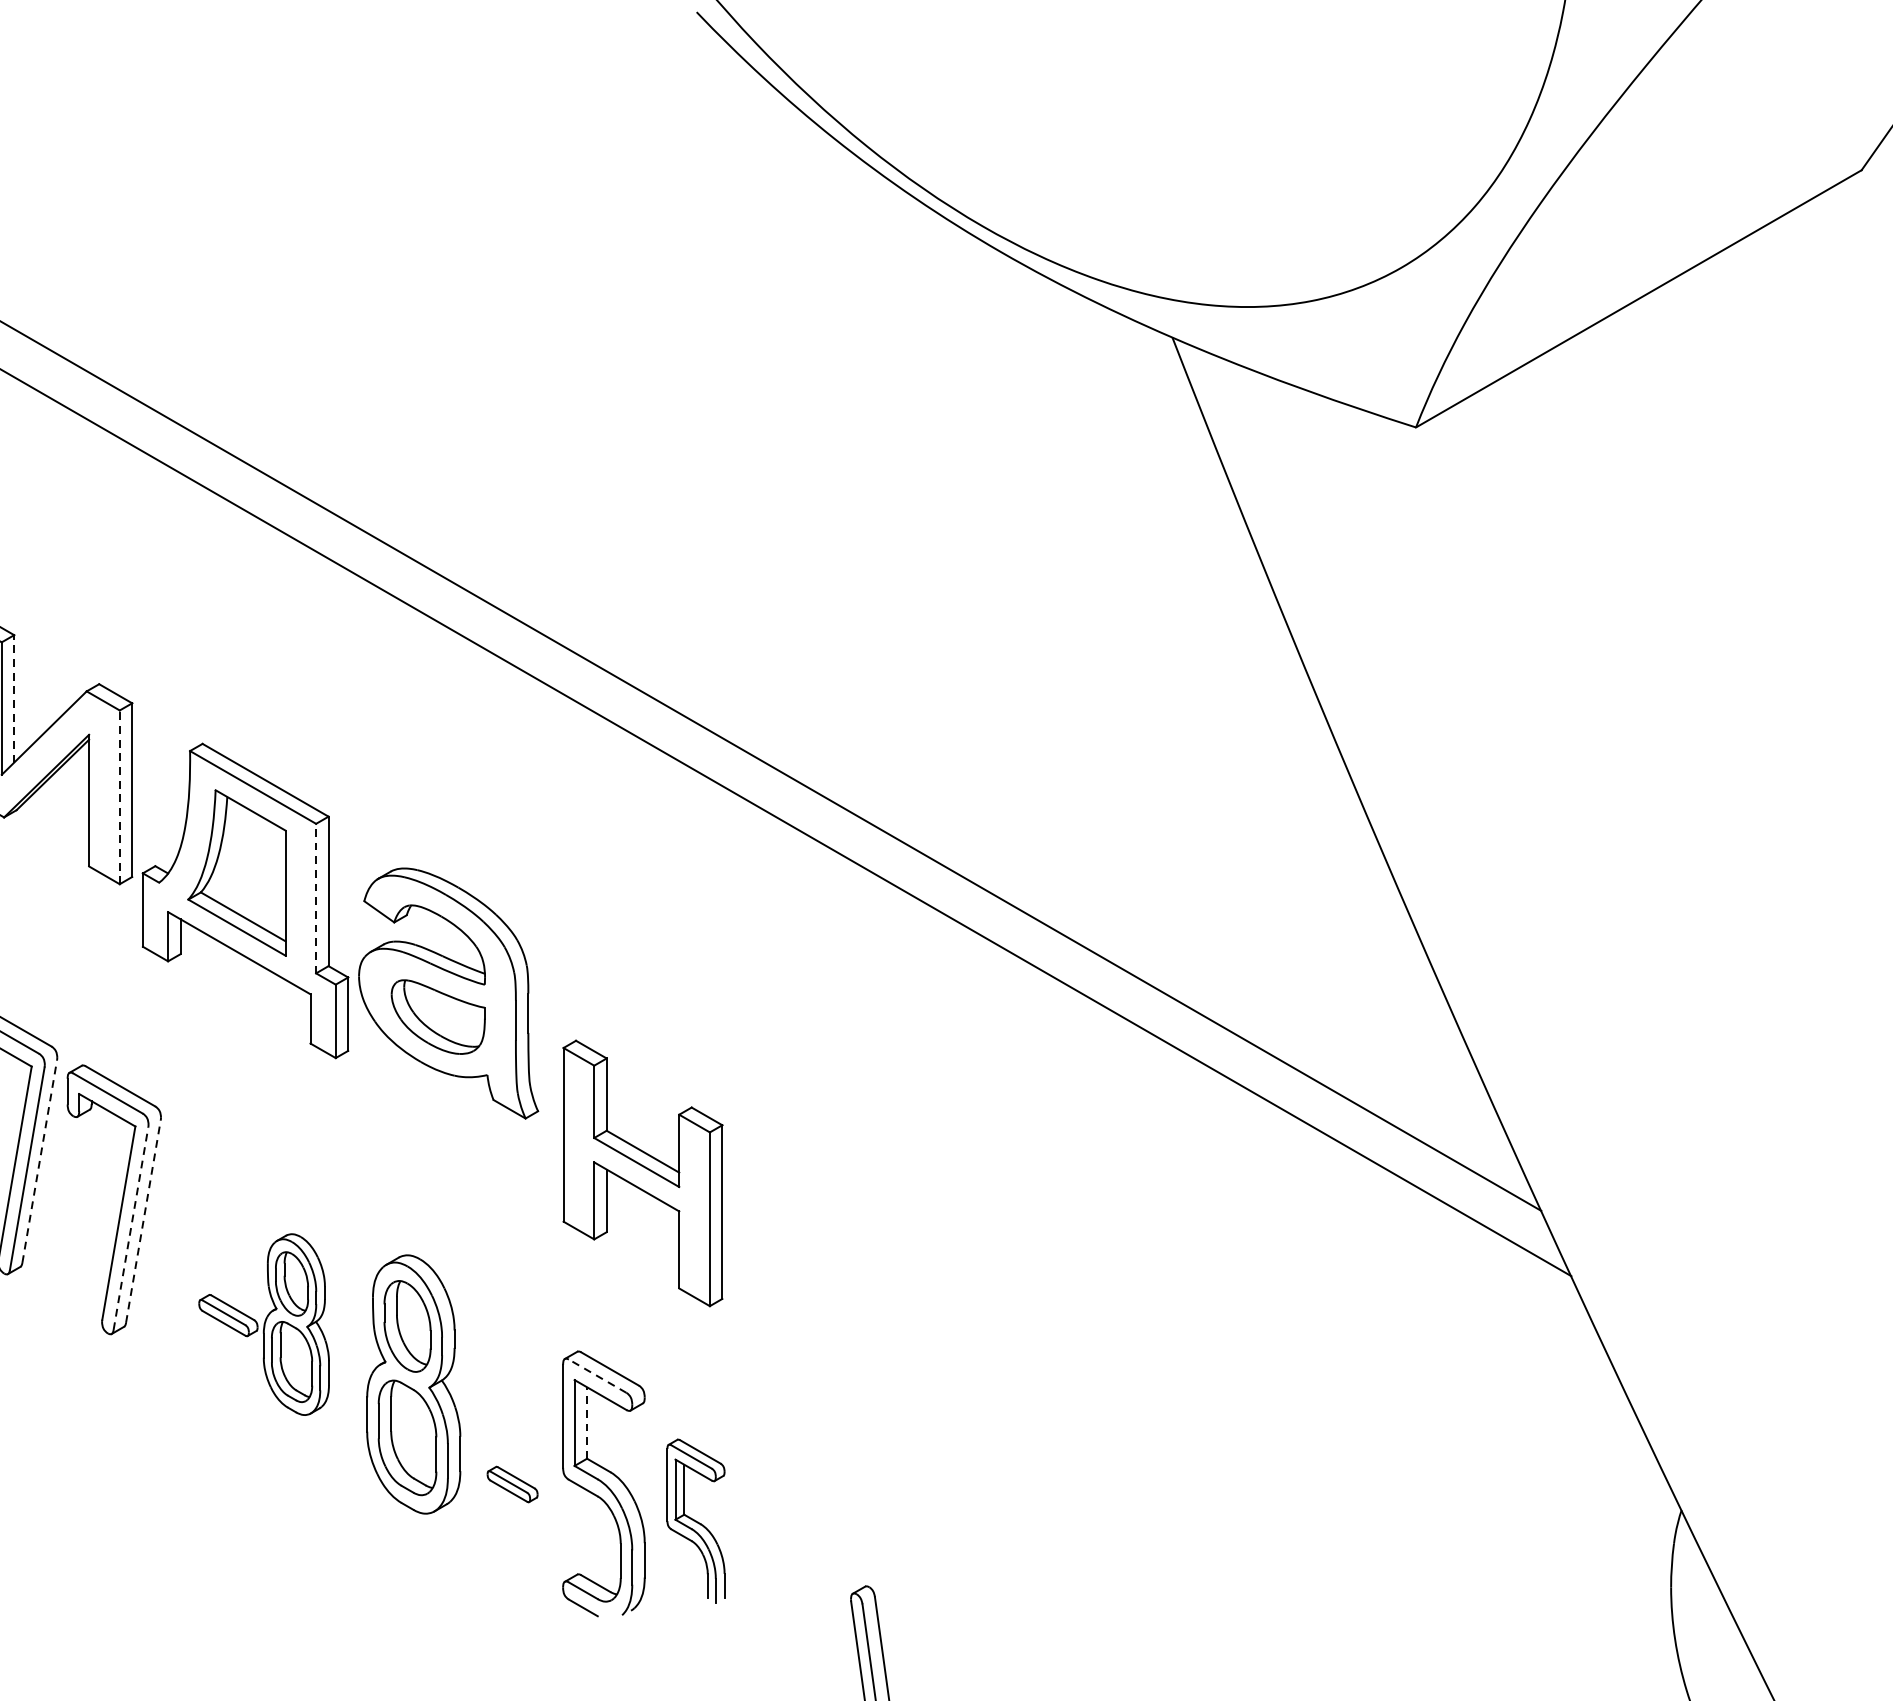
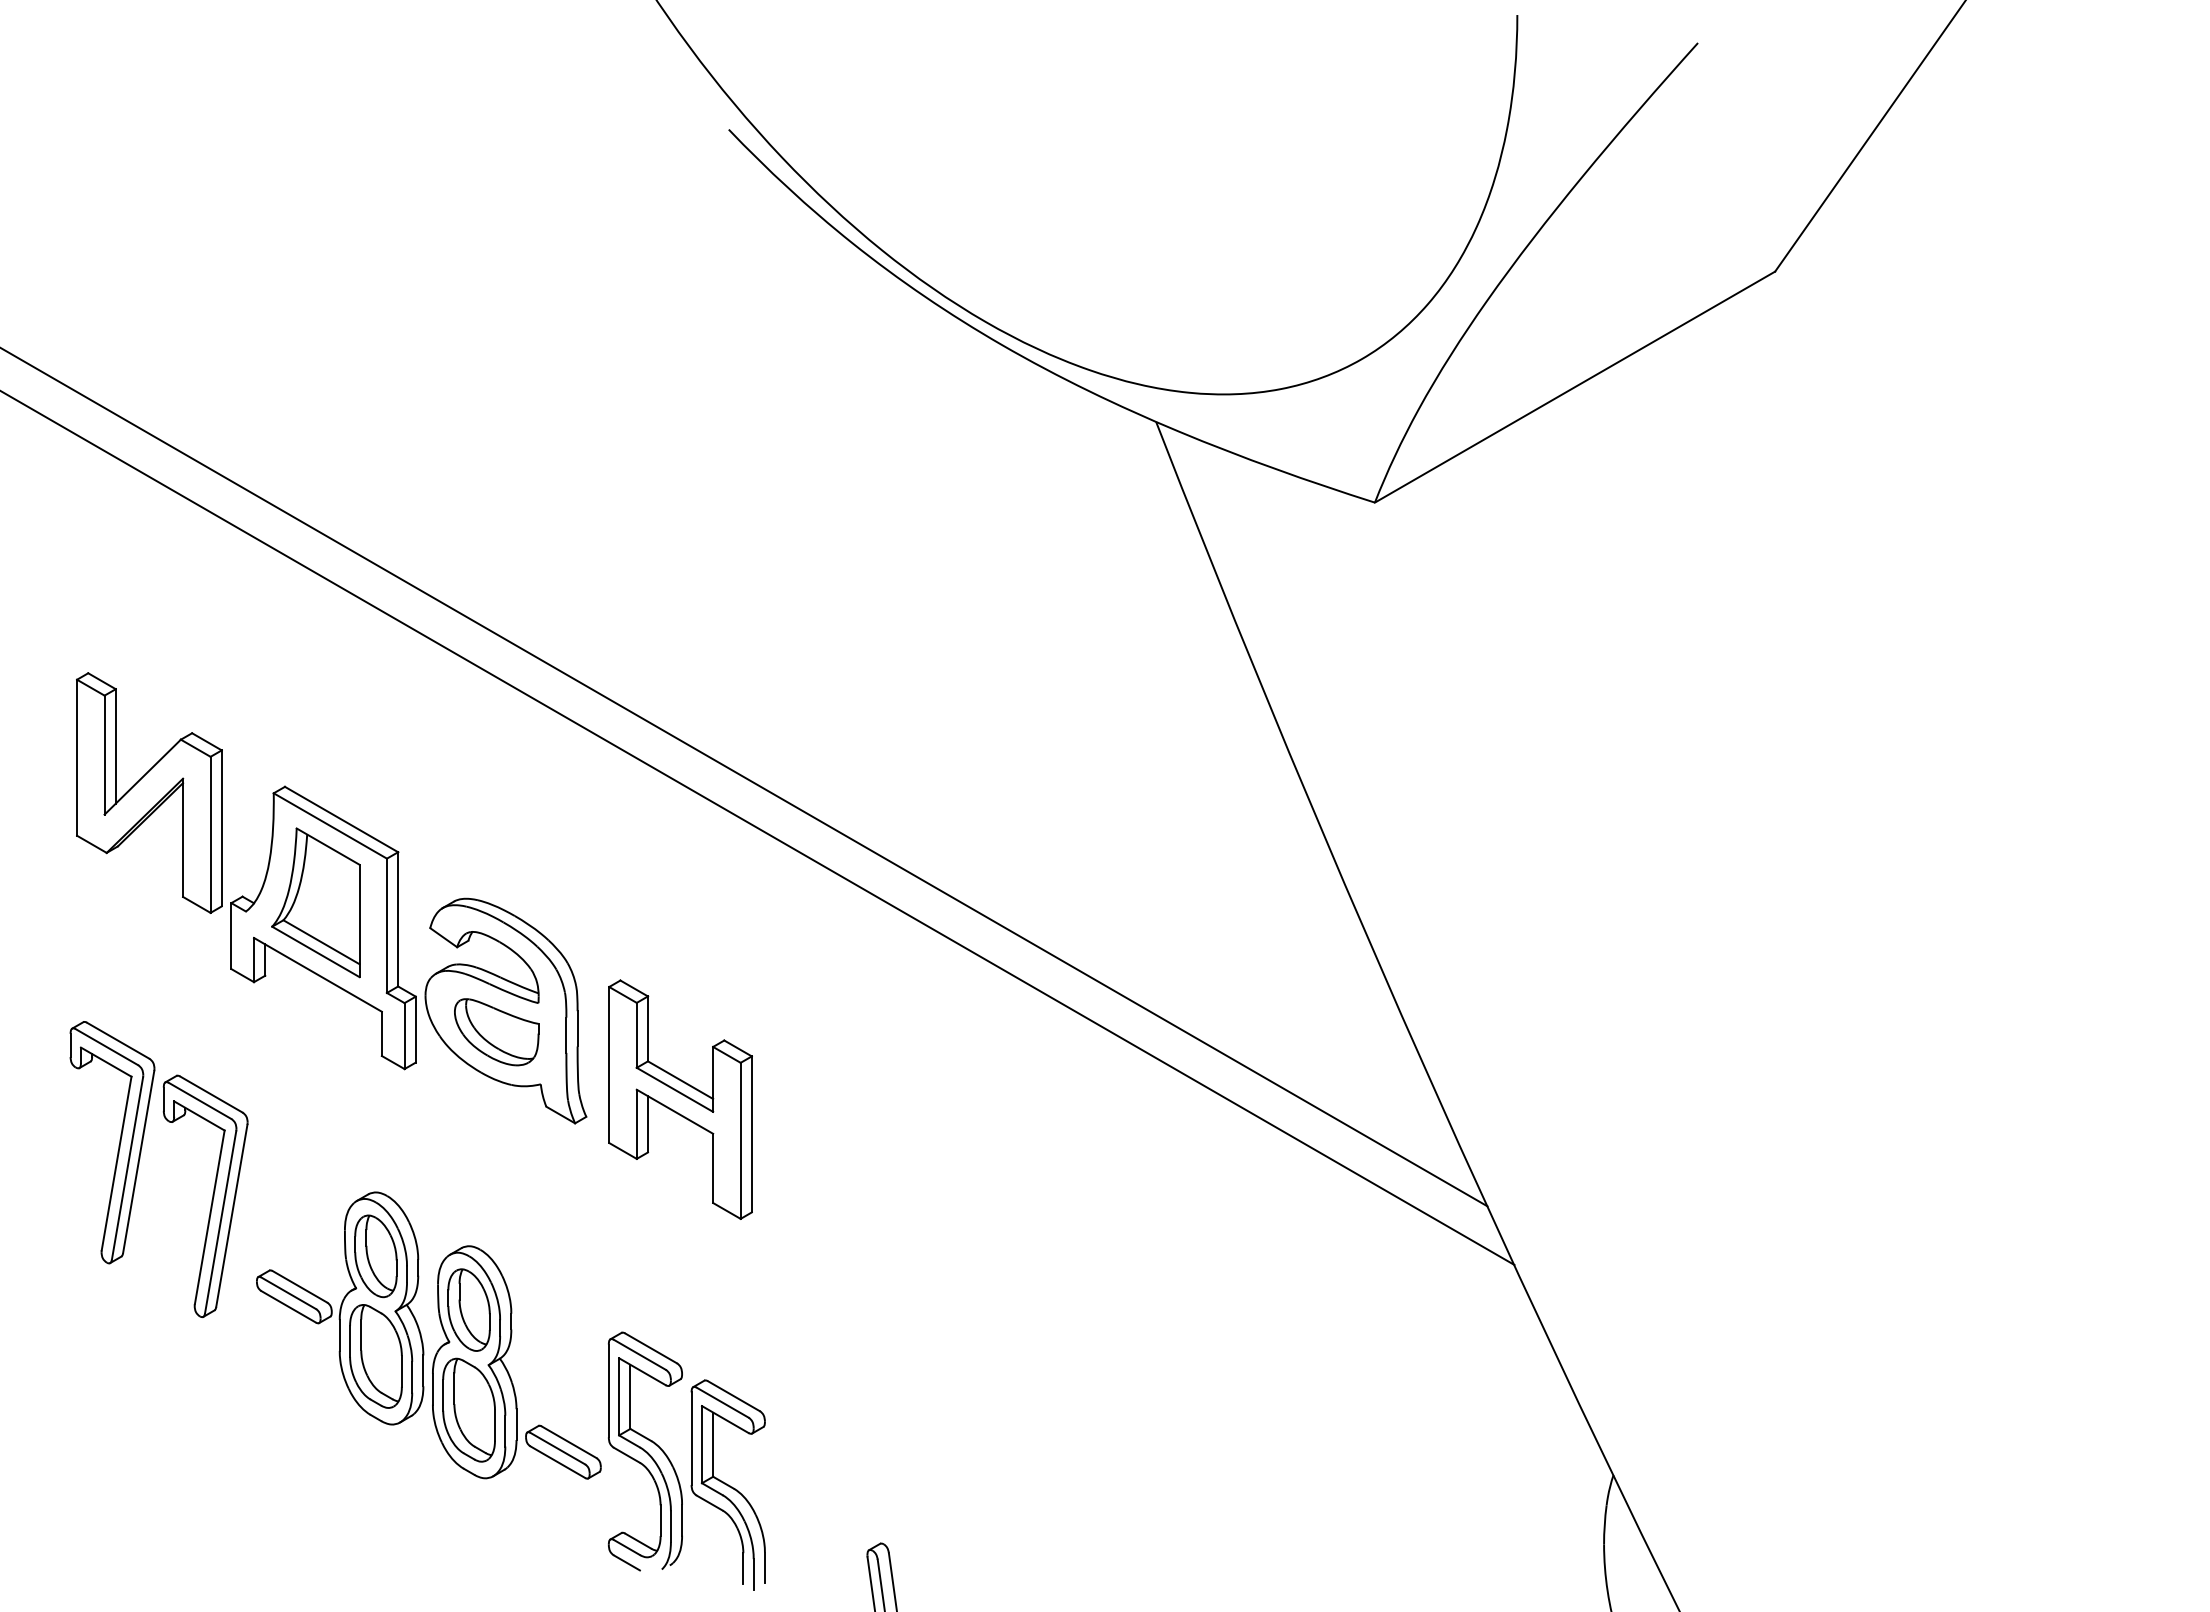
line: (13, 697) -> (115, 745), dashed -> solid
line: (119, 796) -> (210, 834), dashed -> solid
line: (315, 898) -> (386, 925), dashed -> solid
line: (39, 1160) -> (138, 1161), dashed -> solid
part: (642, 1173) -> (680, 1099), moved
line: (143, 1221) -> (231, 1215), dashed -> solid
line: (130, 1227) -> (220, 1221), dashed -> solid
part: (264, 1324) -> (340, 1308), size x1.43
line: (597, 1375) -> (639, 1354), dashed -> solid
line: (587, 1422) -> (630, 1396), dashed -> solid
part: (512, 1483) -> (563, 1451), size x1.67
part: (695, 1520) -> (727, 1484), size x1.43

